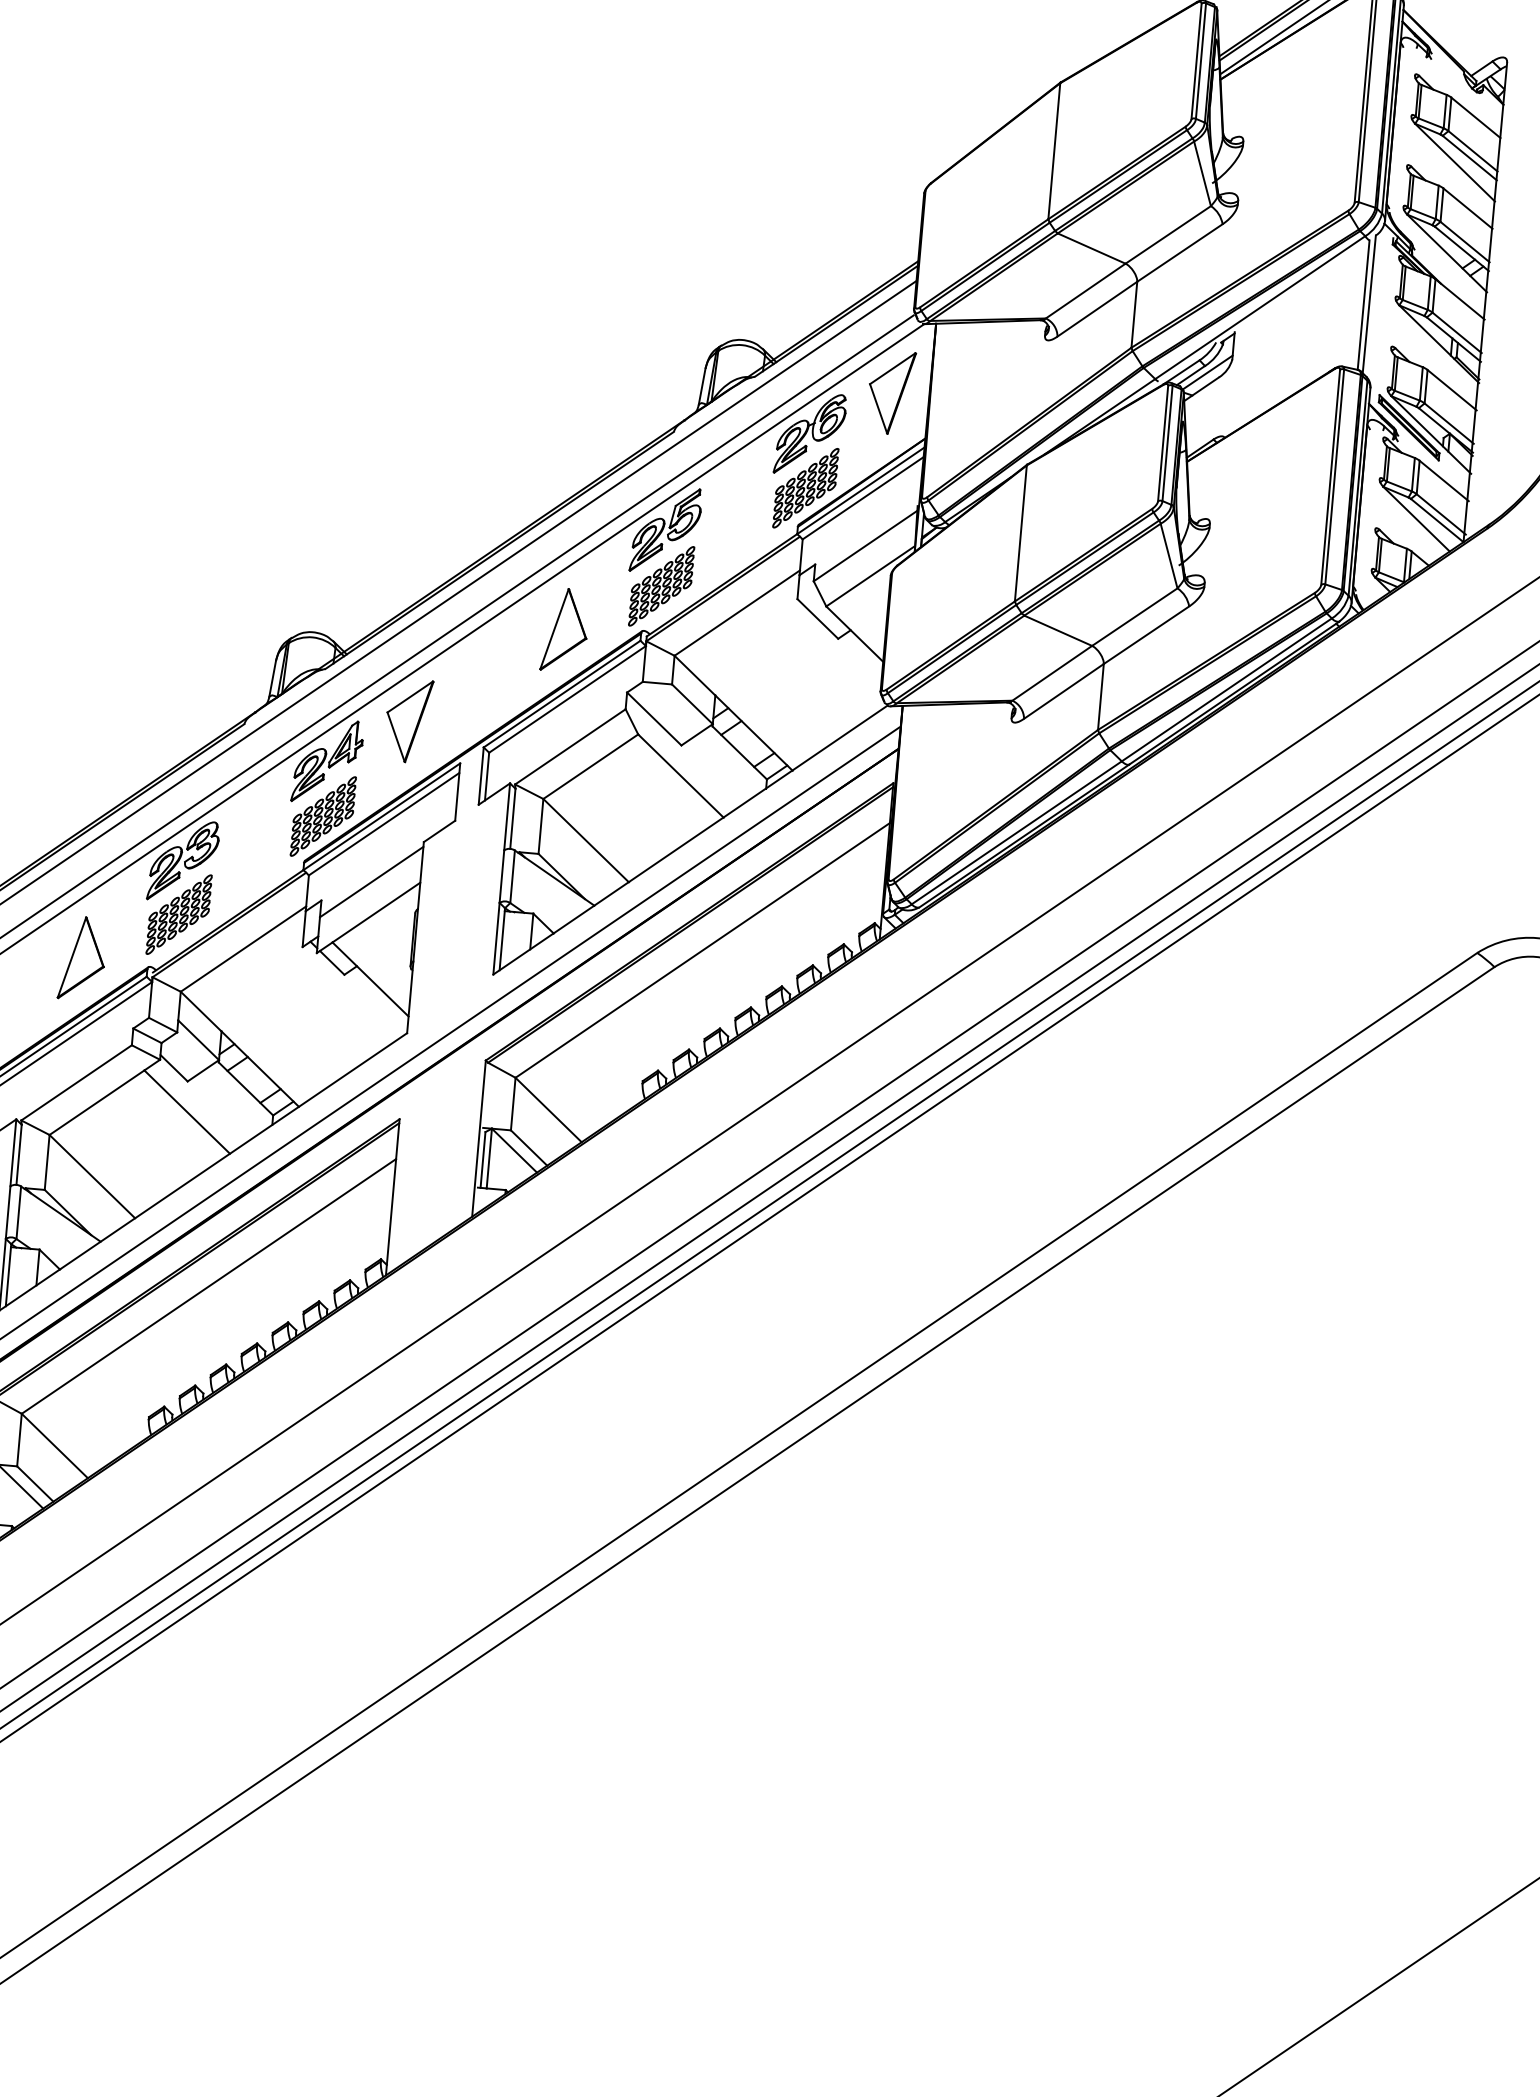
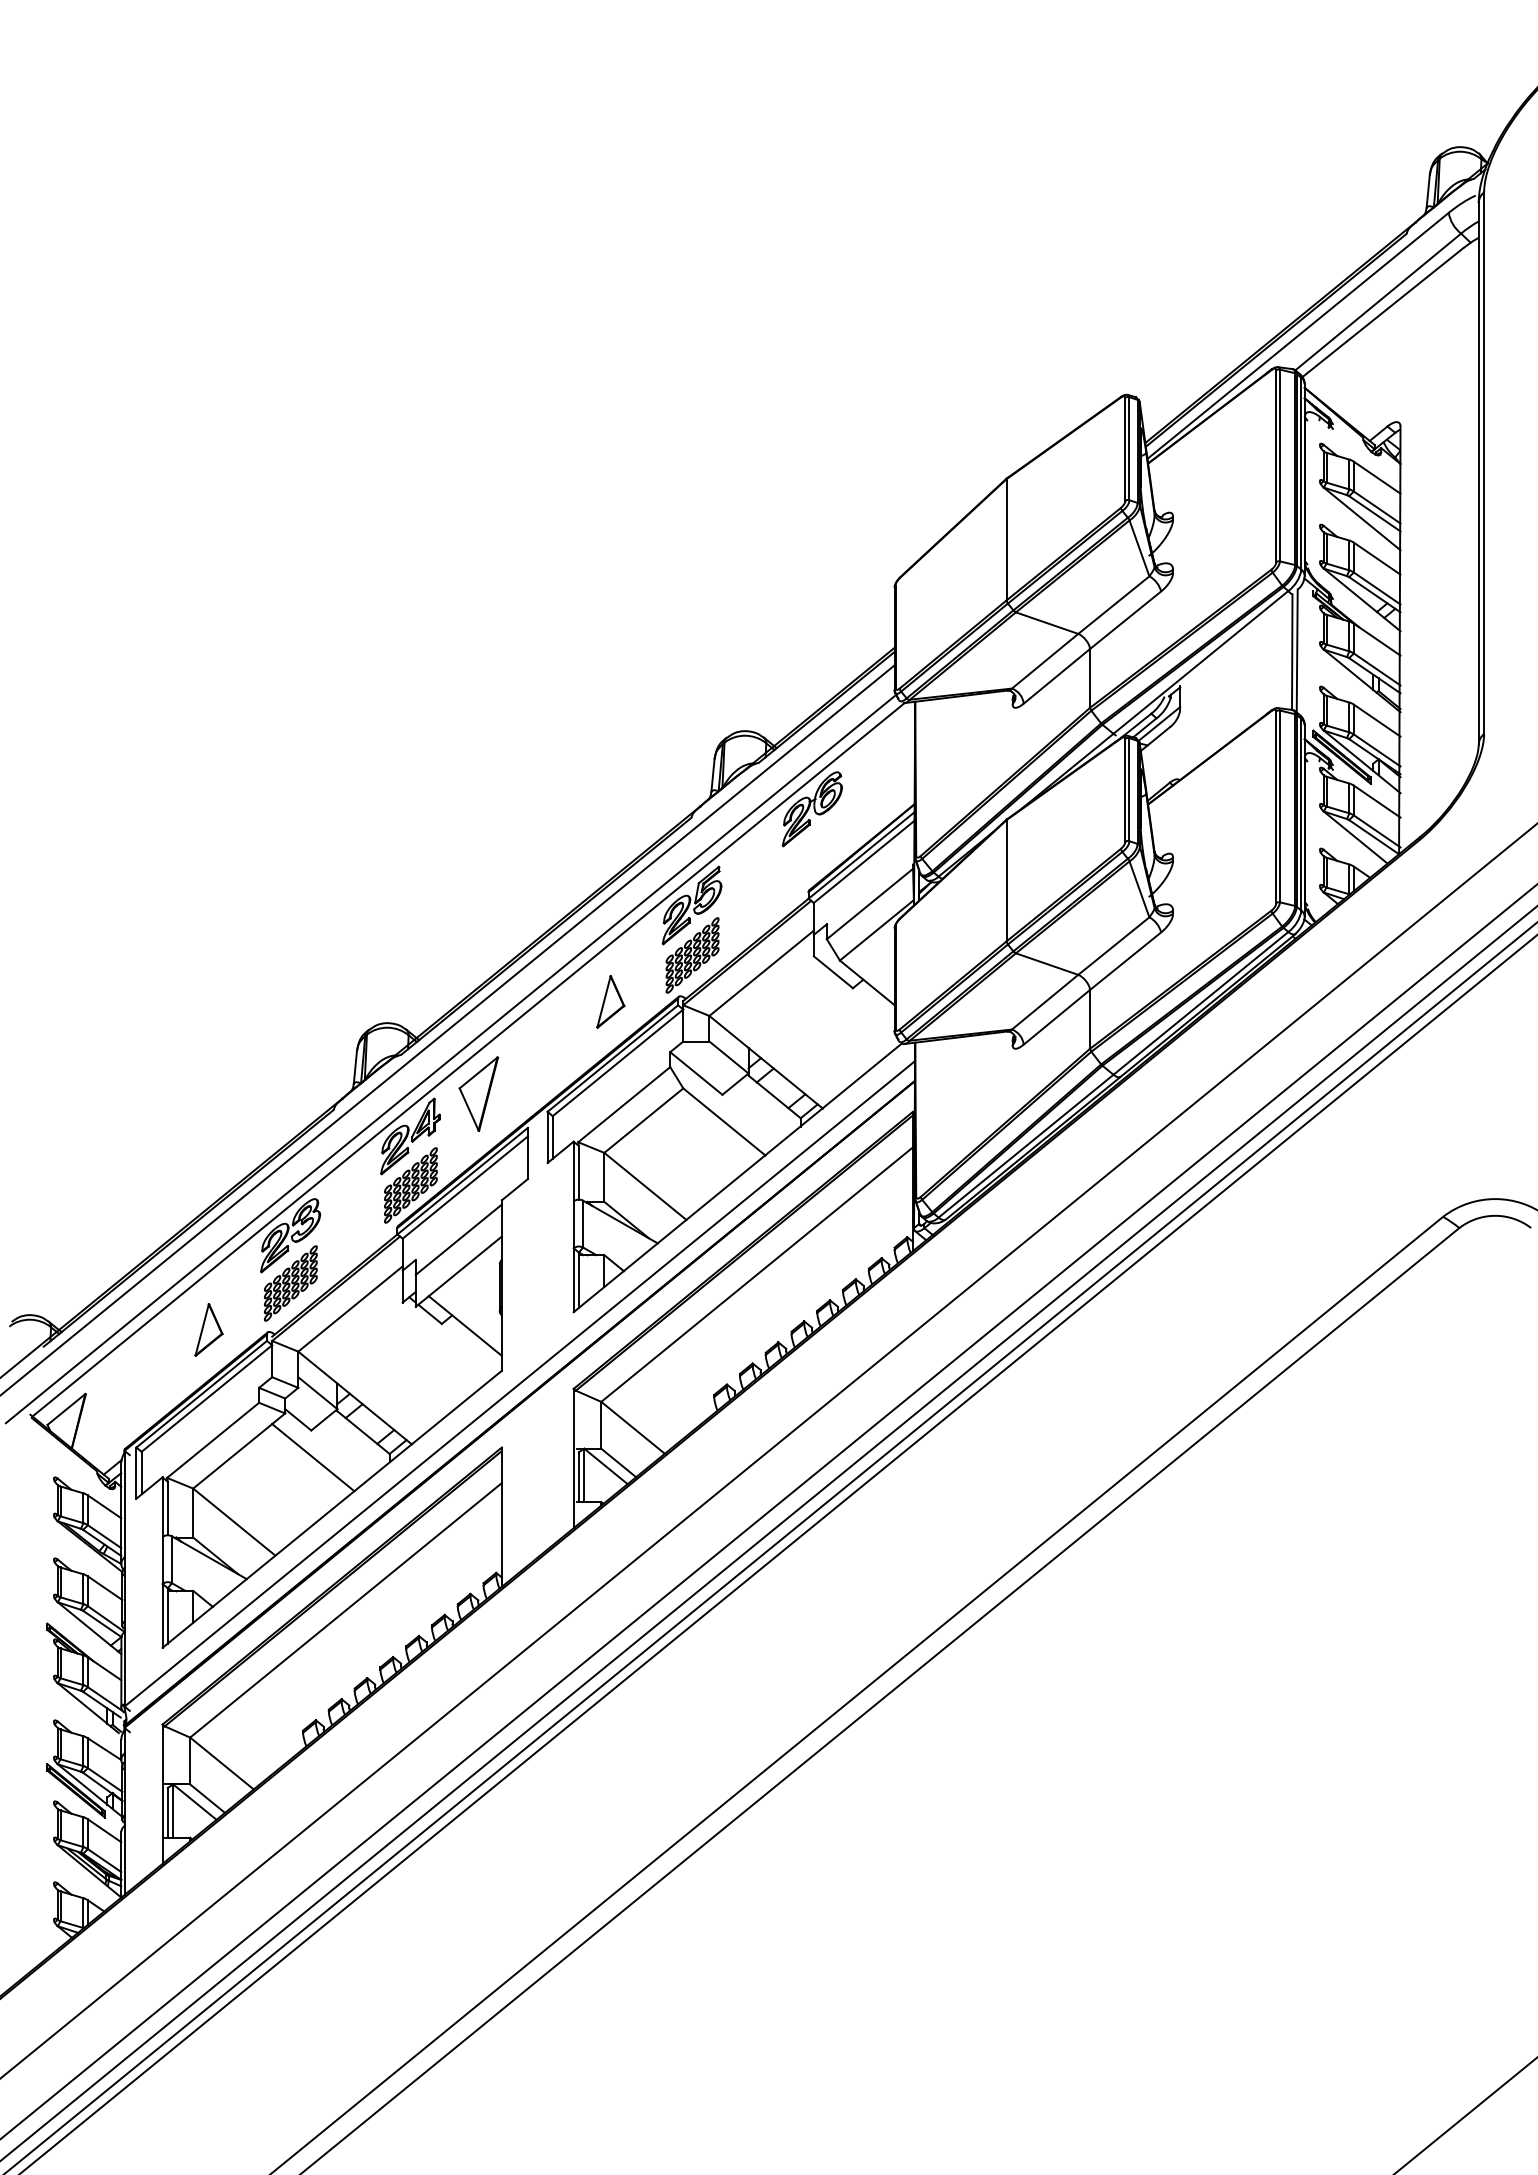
part: (890, 391) -> (880, 765), removed
part: (805, 488) -> (812, 857), removed
part: (565, 629) -> (610, 1001), size x0.7
part: (82, 958) -> (208, 1329), size x0.7

